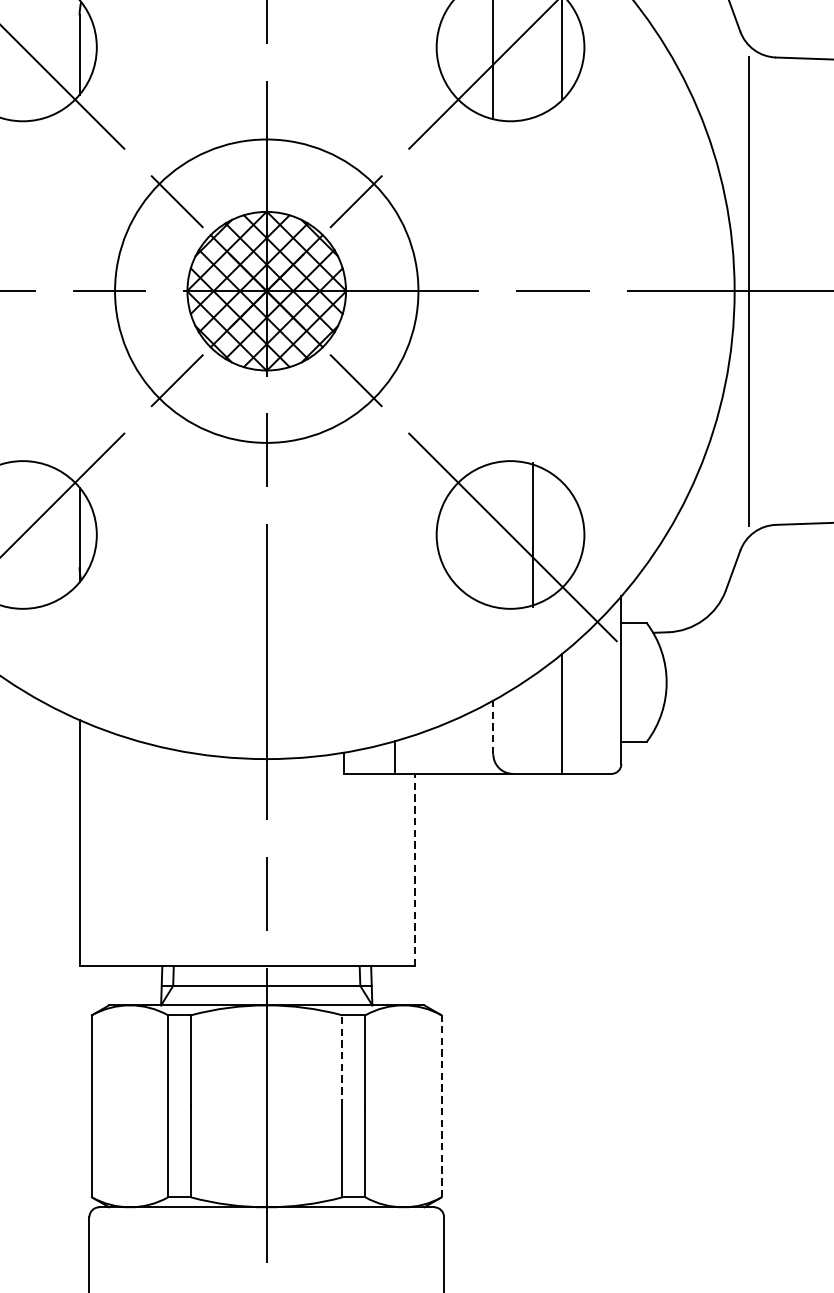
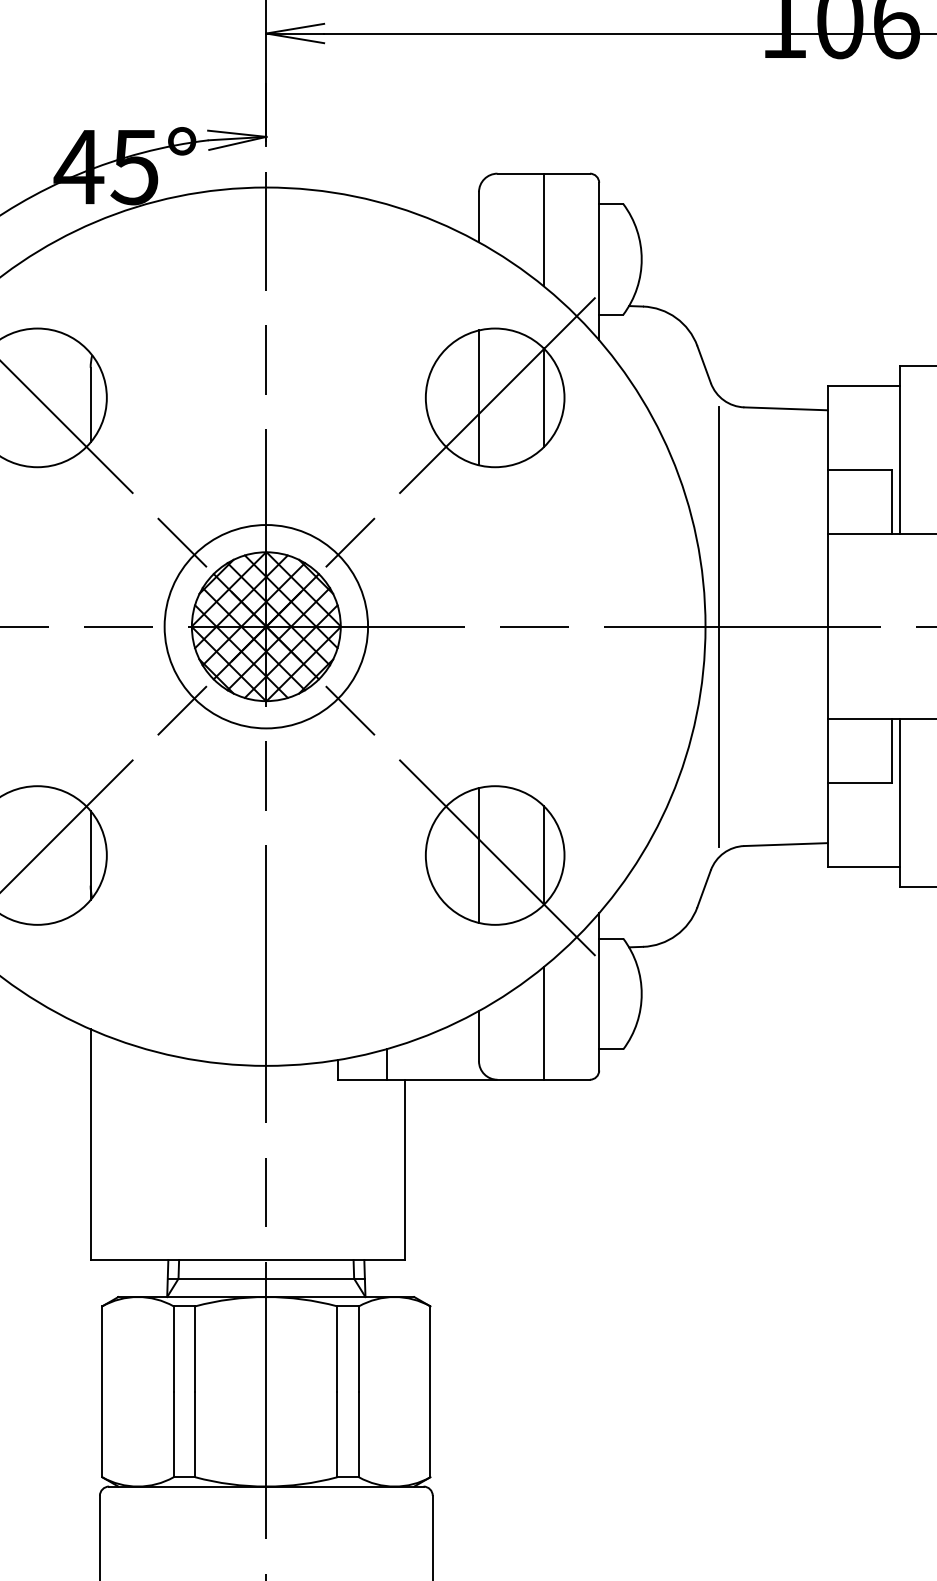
circle: (266, 290) -> (266, 626), size x0.71
line: (533, 534) -> (479, 855), moved
line: (562, 534) -> (543, 855), added
line: (493, 726) -> (479, 1035), dashed -> solid
line: (415, 869) -> (405, 1169), dashed -> solid
line: (342, 1061) -> (337, 1349), dashed -> solid
line: (441, 1106) -> (430, 1391), dashed -> solid

